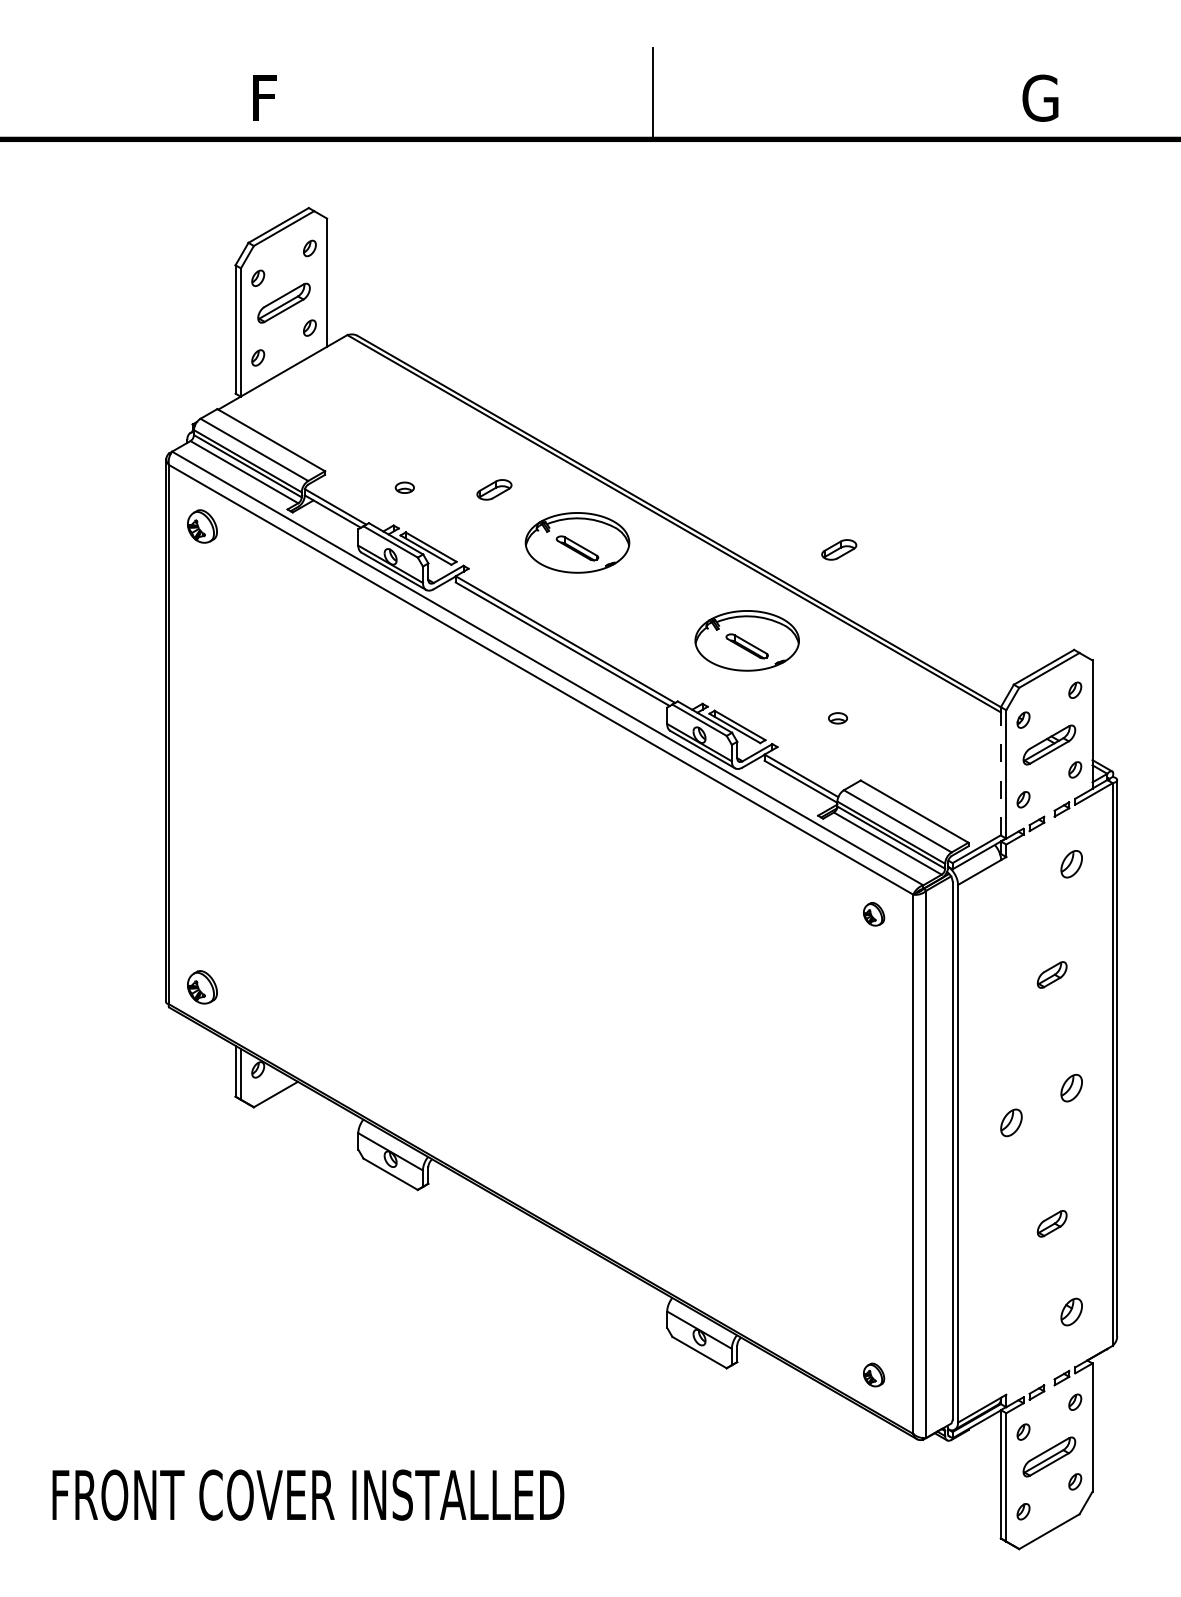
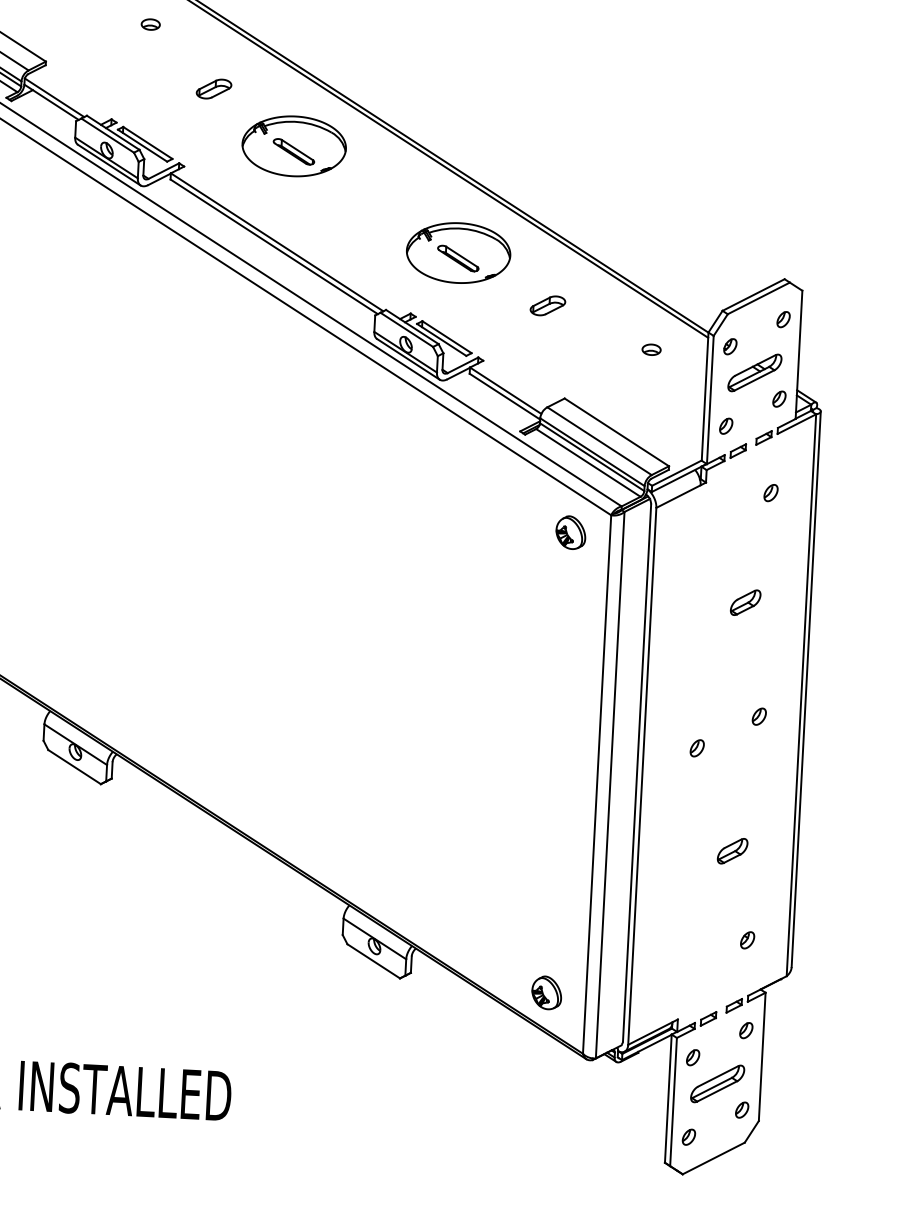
part: (404, 487) -> (150, 24), moved
part: (839, 549) -> (548, 305), moved
part: (838, 718) -> (652, 349), moved
line: (1000, 770) -> (704, 395), dashed -> solid
part: (1071, 863) -> (770, 492), size x0.62
part: (873, 914) -> (570, 532), size x1.43
part: (1071, 1087) -> (759, 716), size x0.62
part: (1011, 1122) -> (697, 747), size x0.62
part: (1071, 1311) -> (747, 939), size x0.62
part: (873, 1374) -> (546, 992), size x1.43

